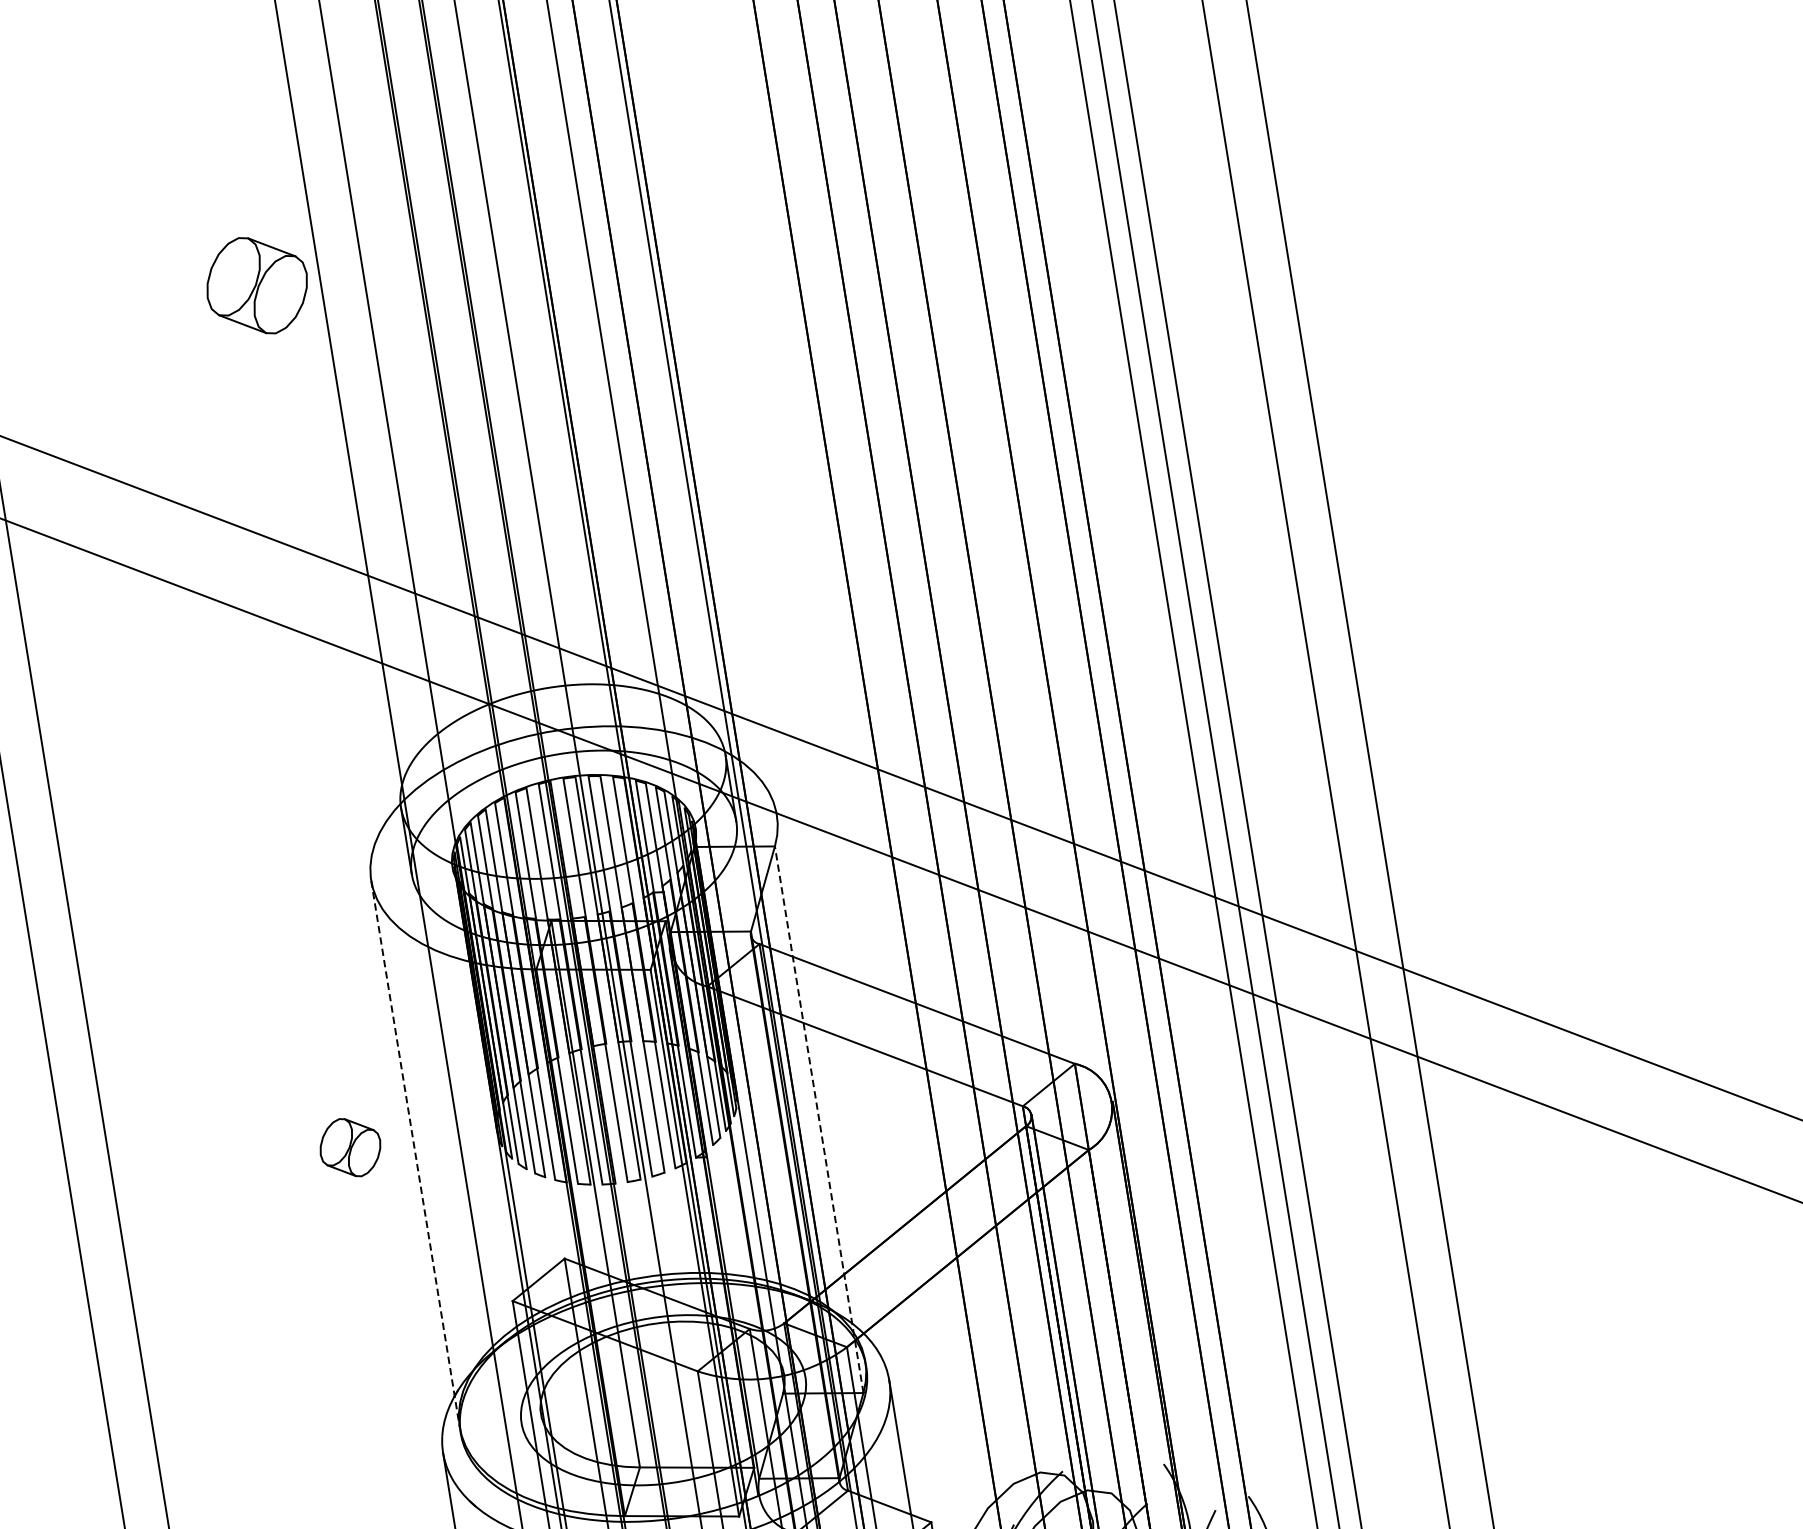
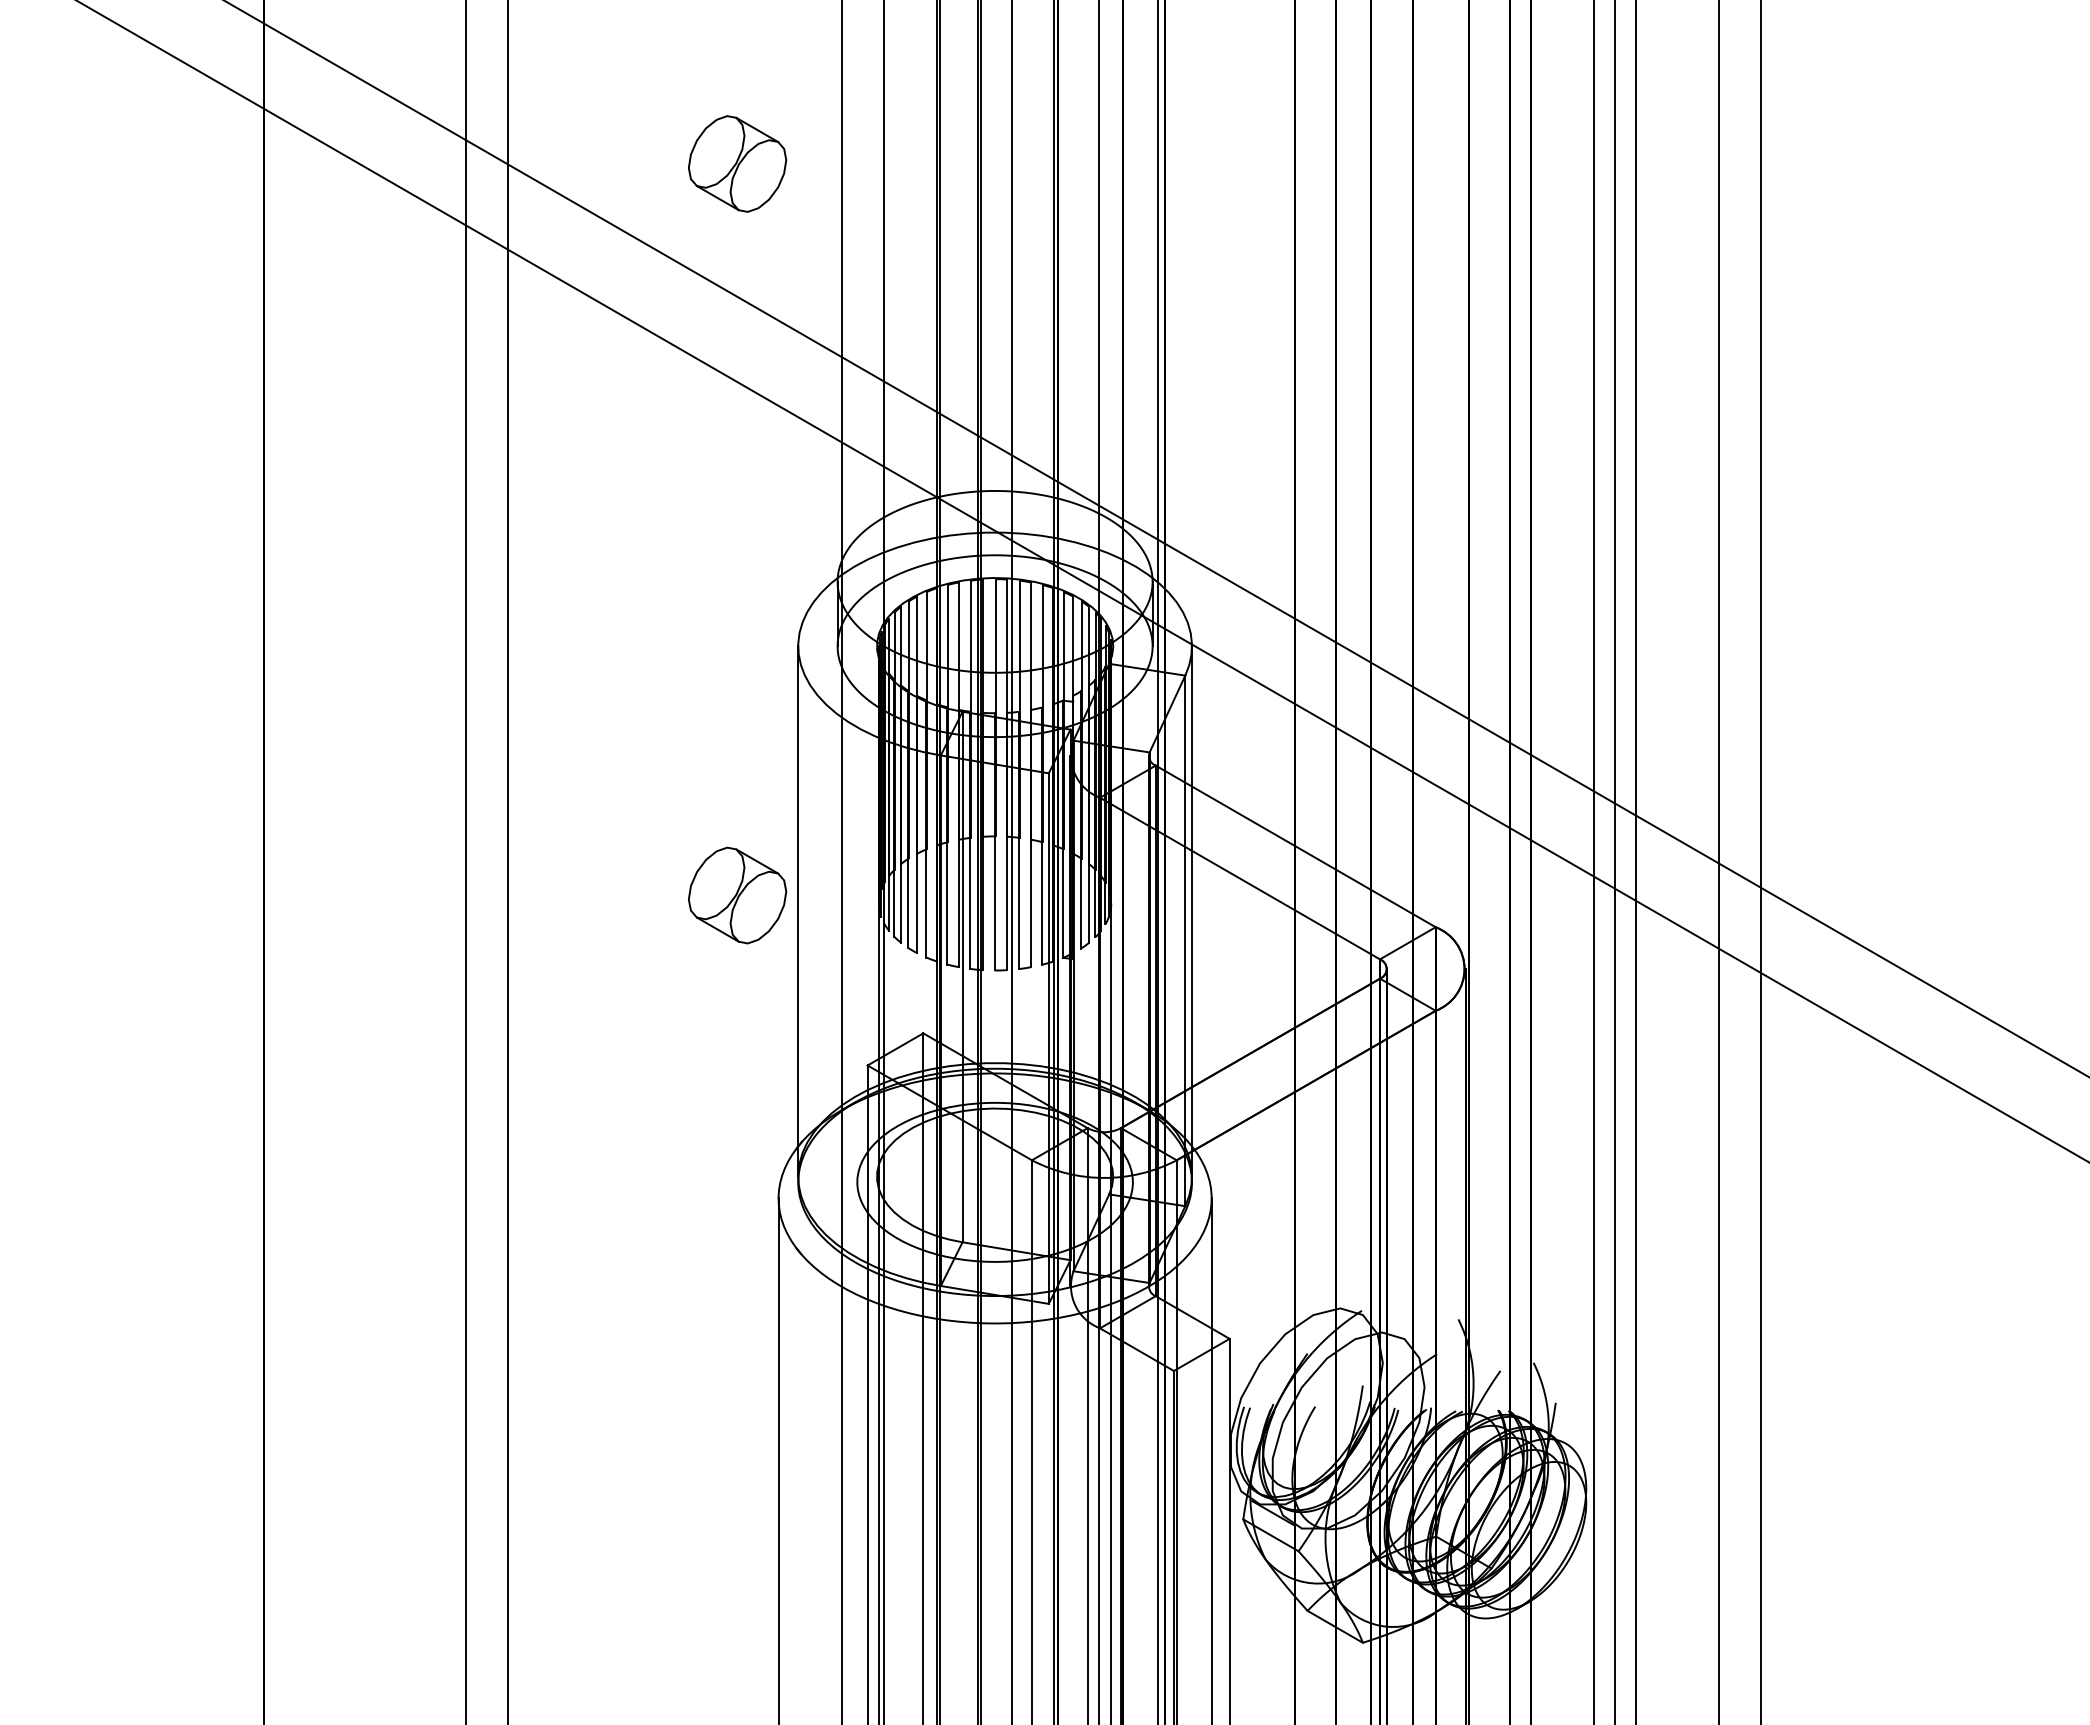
part: (257, 285) -> (737, 163), moved
line: (821, 1088) -> (1192, 911), added
line: (819, 1119) -> (1185, 940), dashed -> solid
part: (350, 1147) -> (737, 895), size x1.67
line: (415, 1153) -> (798, 911), dashed -> solid

